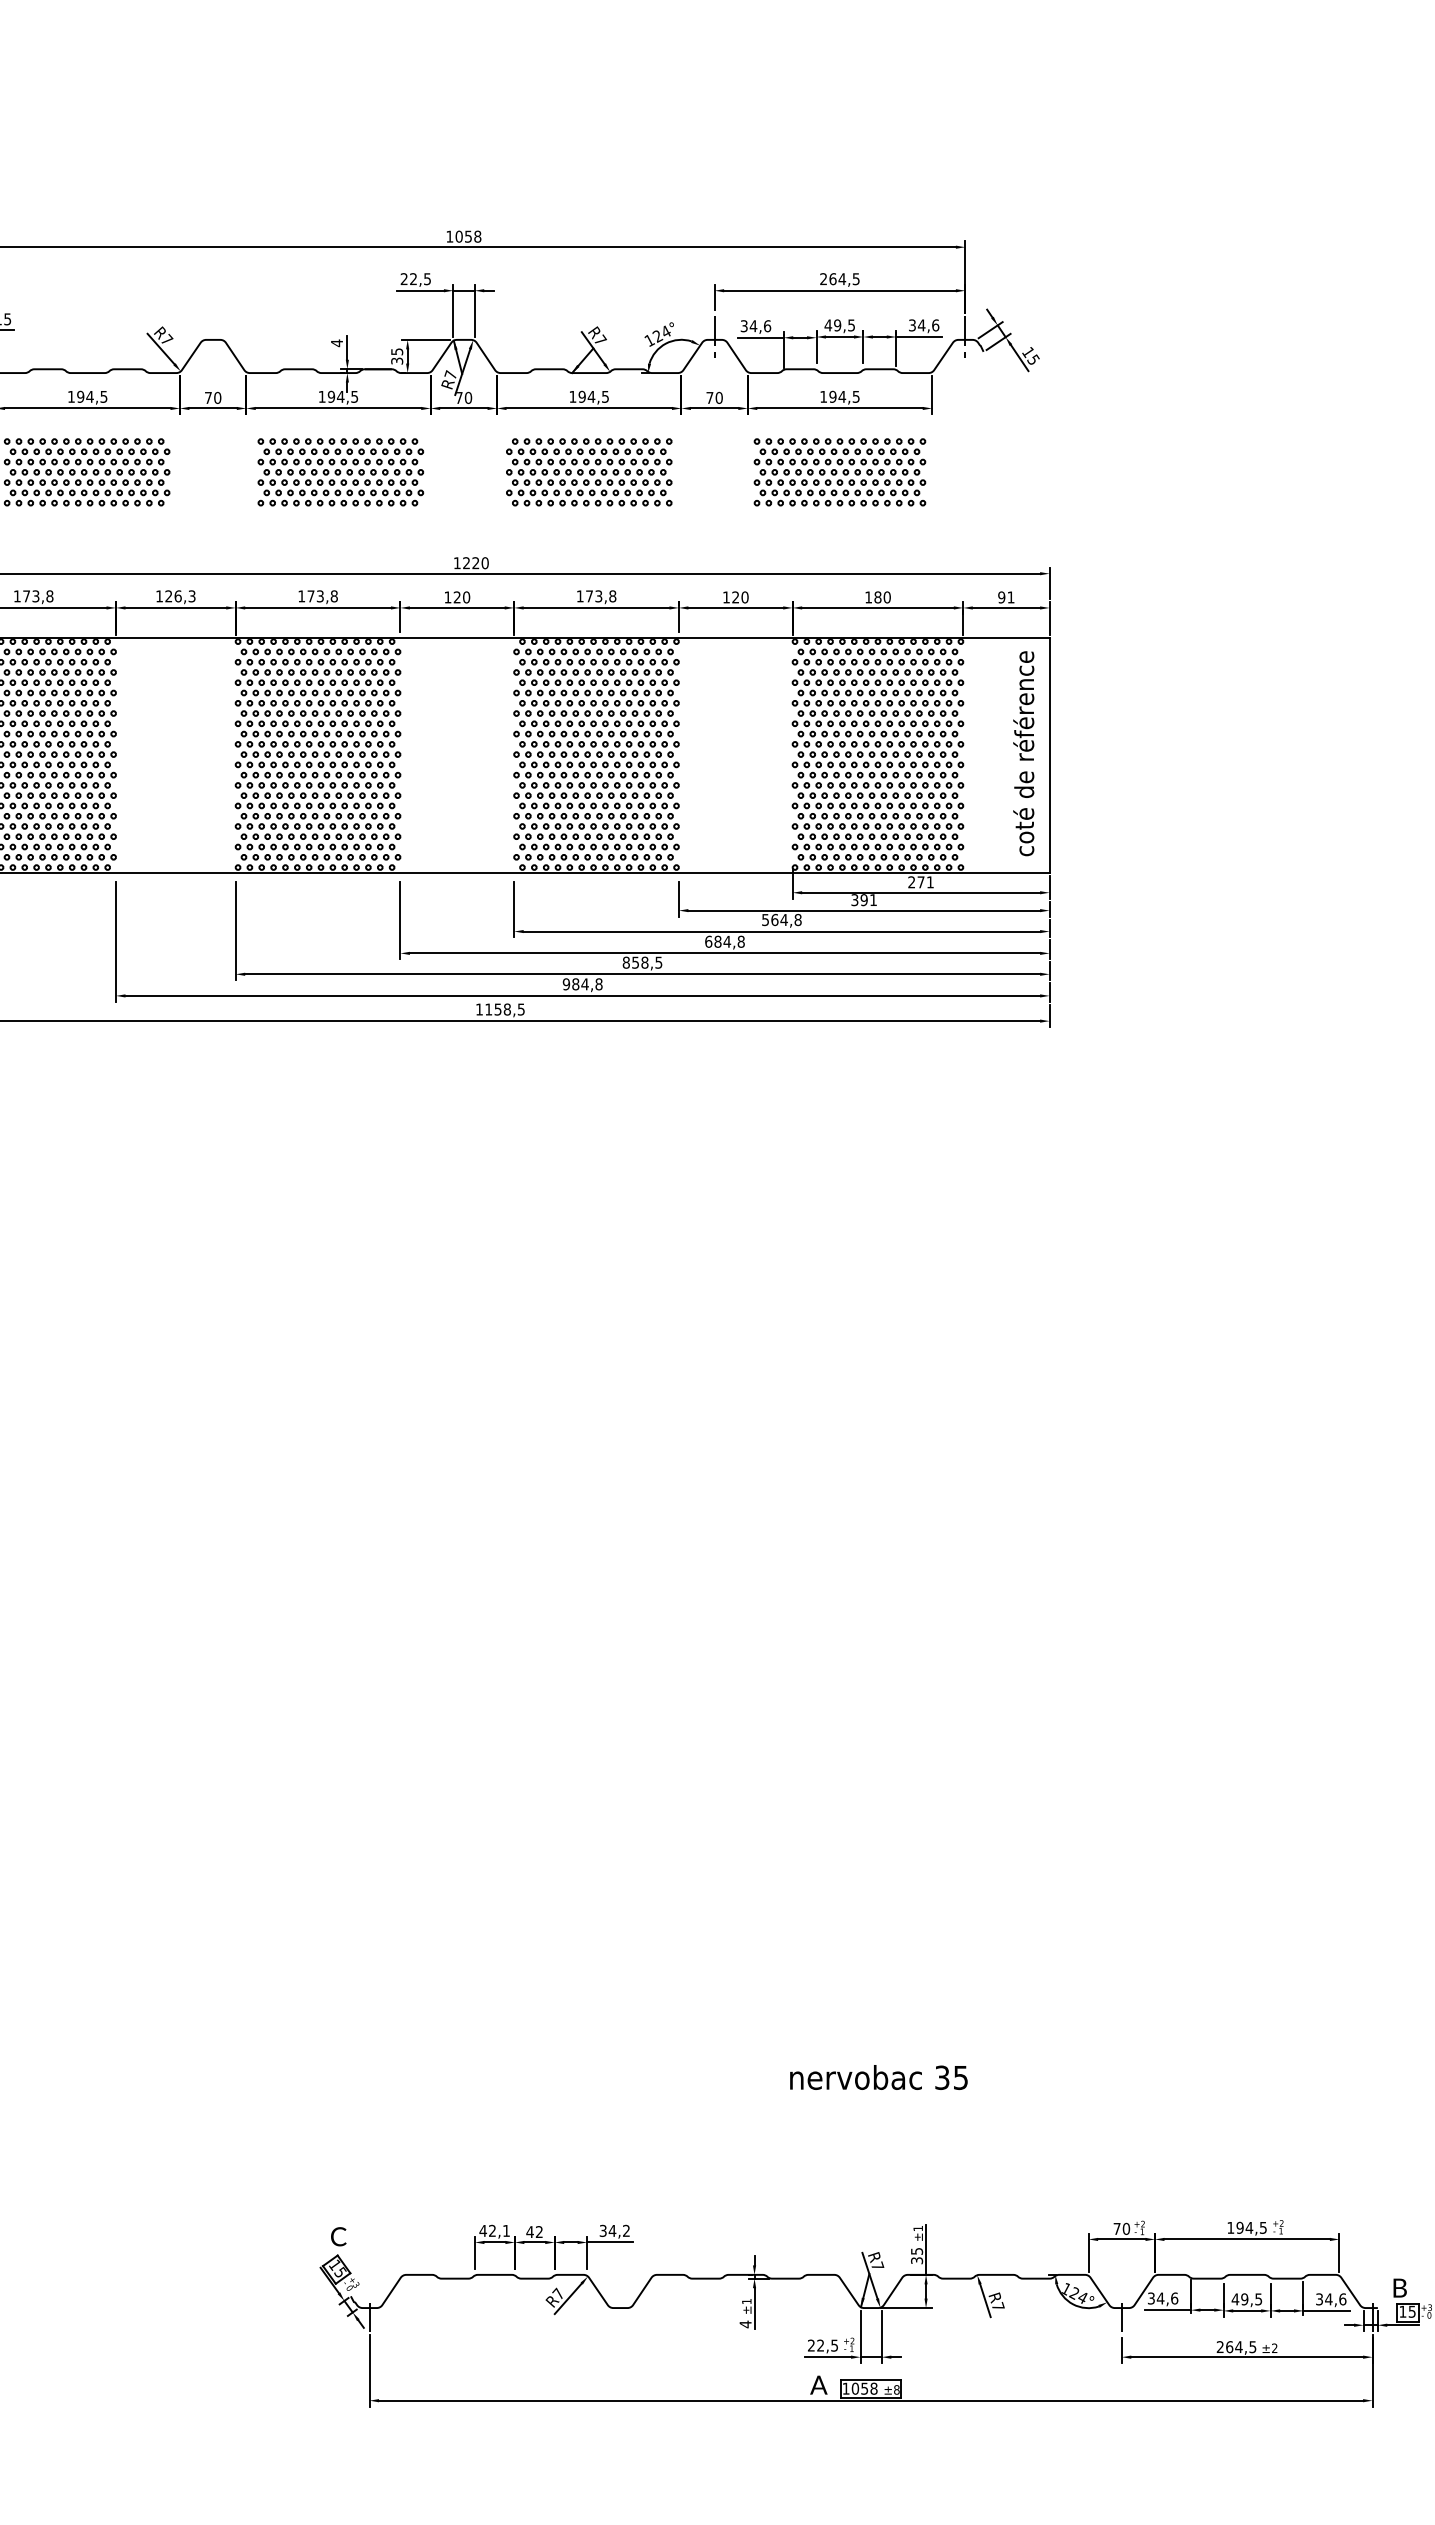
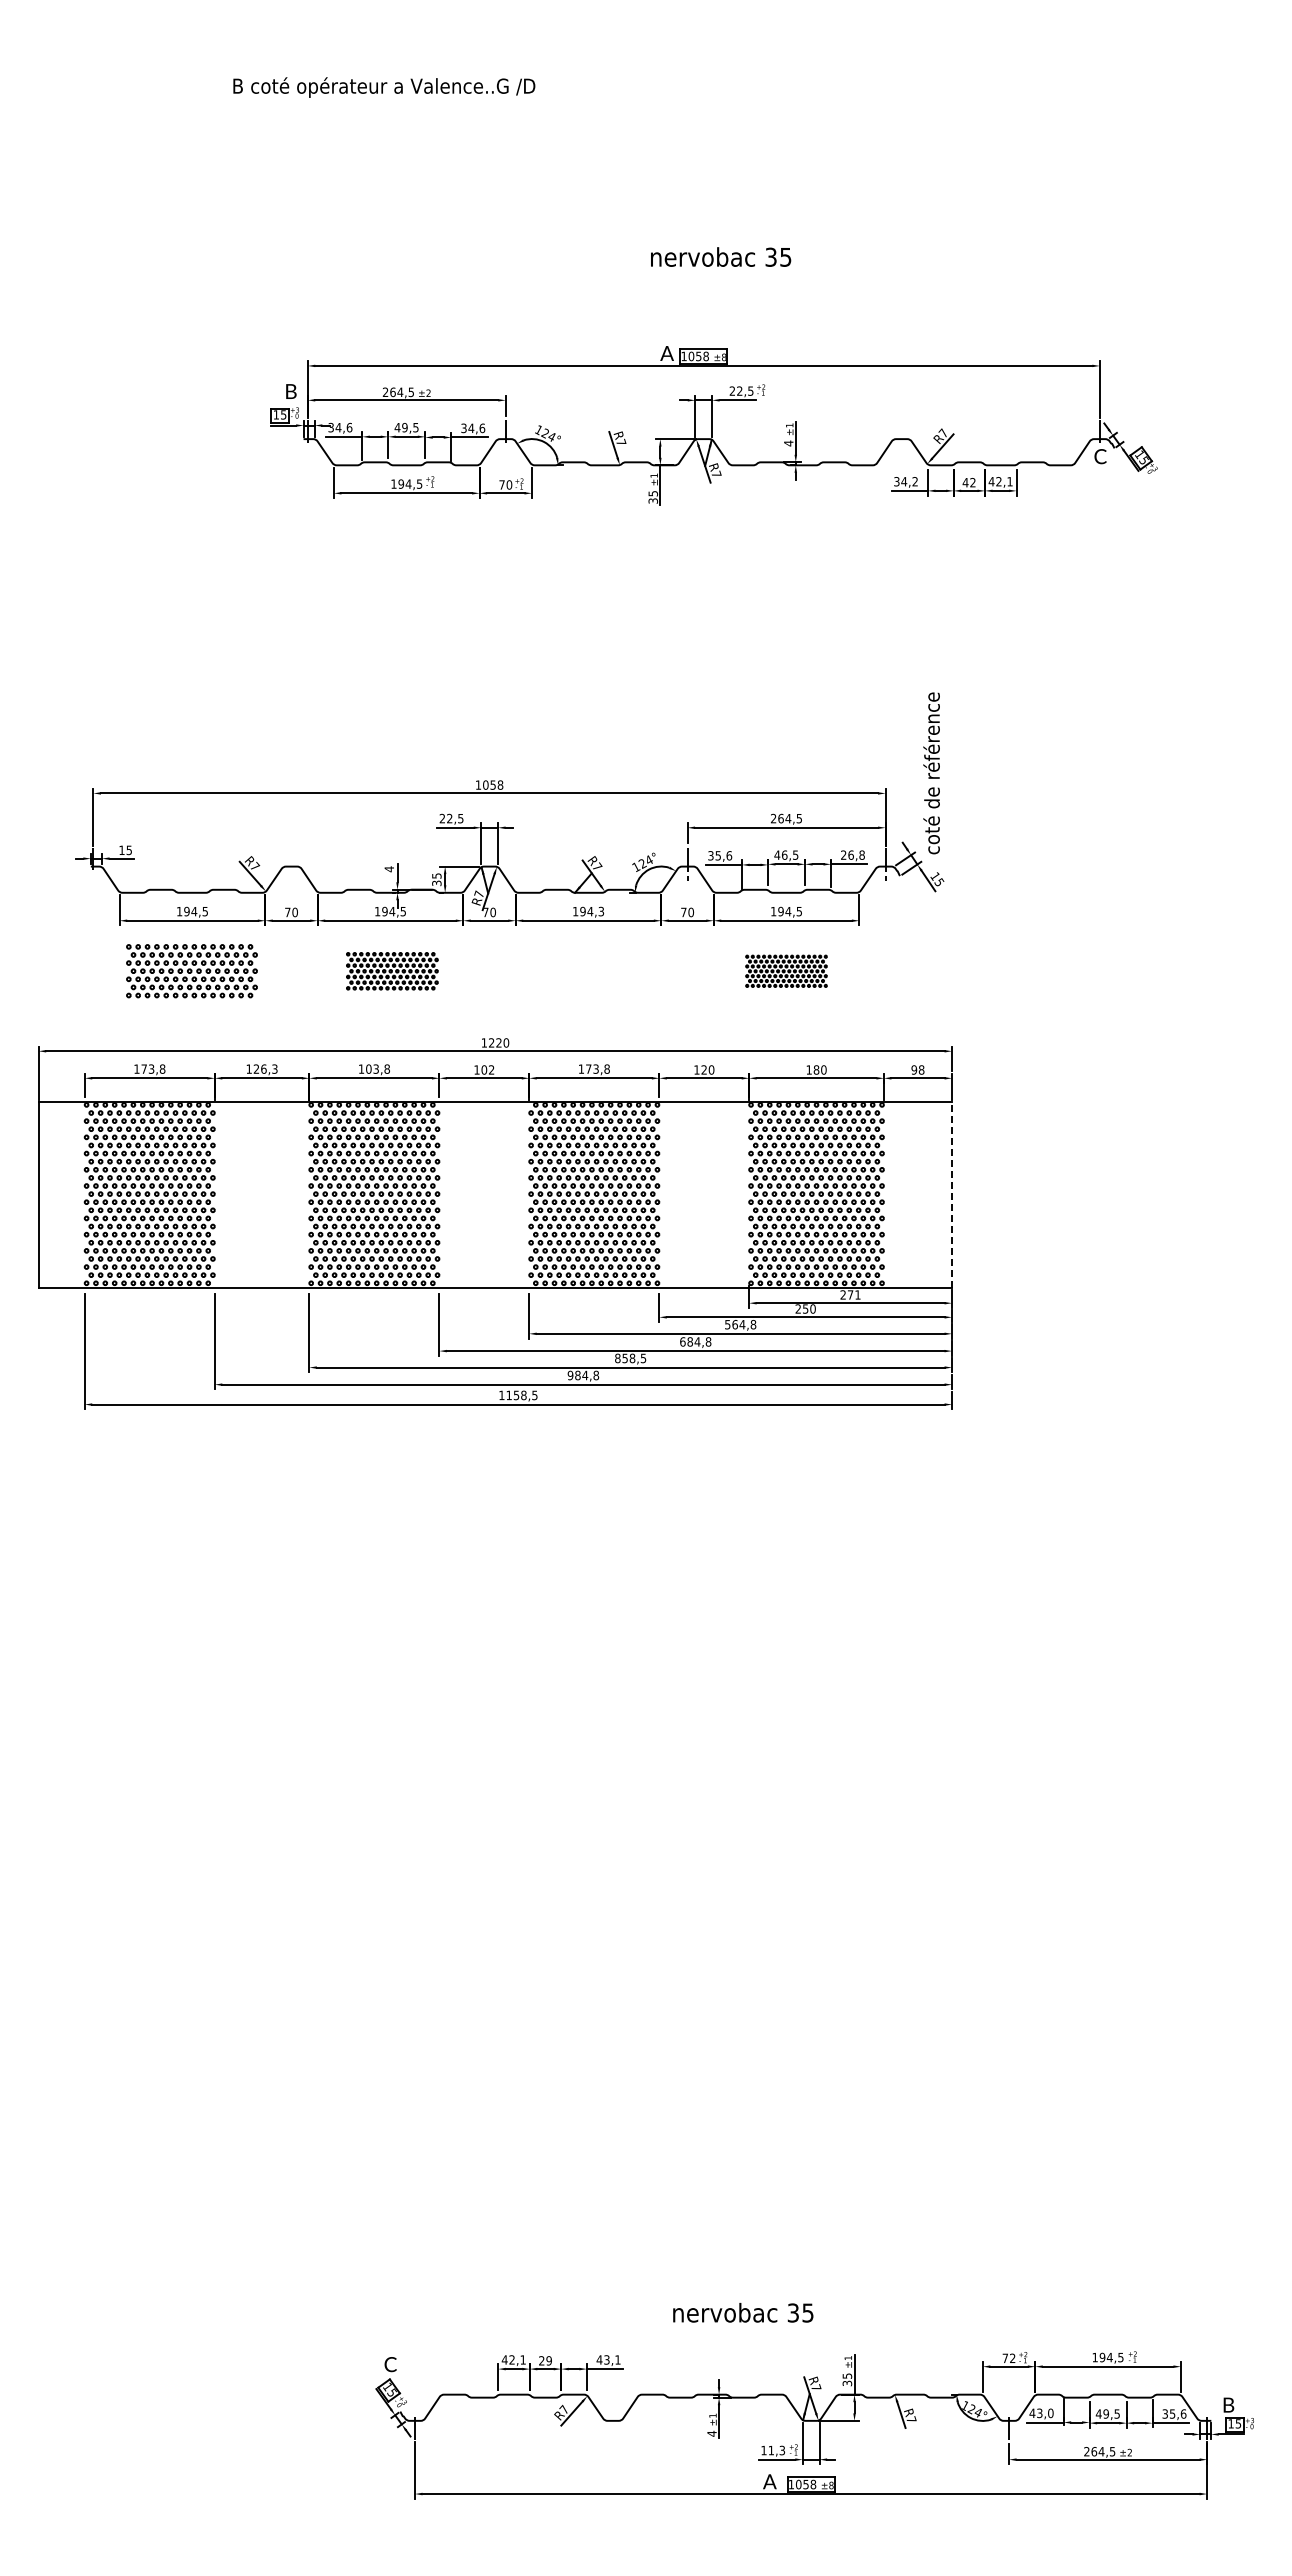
text: (837, 324) -> (784, 854), 49,5 -> 46,5
text: (923, 324) -> (852, 854), 34,6 -> 26,8
text: (753, 325) -> (718, 855), 34,6 -> 35,6
text: (605, 395) -> (601, 910), 194,5 -> 194,3
part: (341, 472) -> (392, 971), size x0.7
part: (589, 472) -> (588, 971), removed
part: (839, 472) -> (786, 971), size x0.6
text: (310, 595) -> (368, 1068), 173,8 -> 103,8
text: (461, 596) -> (487, 1069), 120 -> 102
text: (1010, 596) -> (921, 1069), 91 -> 98
text: (1023, 753) -> (931, 773), moved
line: (1050, 755) -> (952, 1194), solid -> dashed
text: (863, 899) -> (805, 1308), 391 -> 250
text: (879, 2077) -> (743, 2312), moved
text: (1126, 2229) -> (1012, 2358), 70 -> 72
text: (614, 2230) -> (608, 2359), 34,2 -> 43,1
text: (533, 2231) -> (544, 2360), 42 -> 29
text: (1162, 2298) -> (1041, 2413), 34,6 -> 43,0
text: (1328, 2298) -> (1172, 2413), 34,6 -> 35,6
text: (822, 2345) -> (772, 2450), 22,5 -> 11,3

